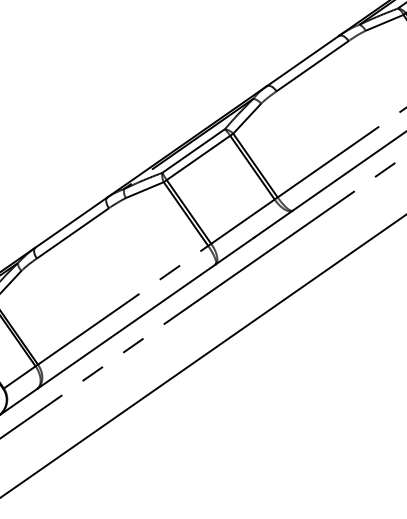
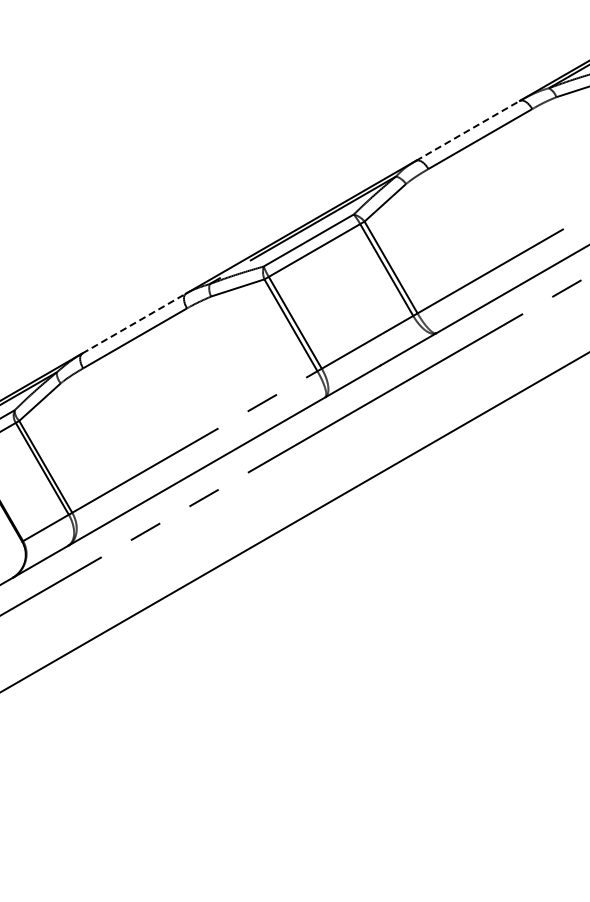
line: (302, 60) -> (467, 130), solid -> dashed
line: (71, 222) -> (134, 323), solid -> dashed

